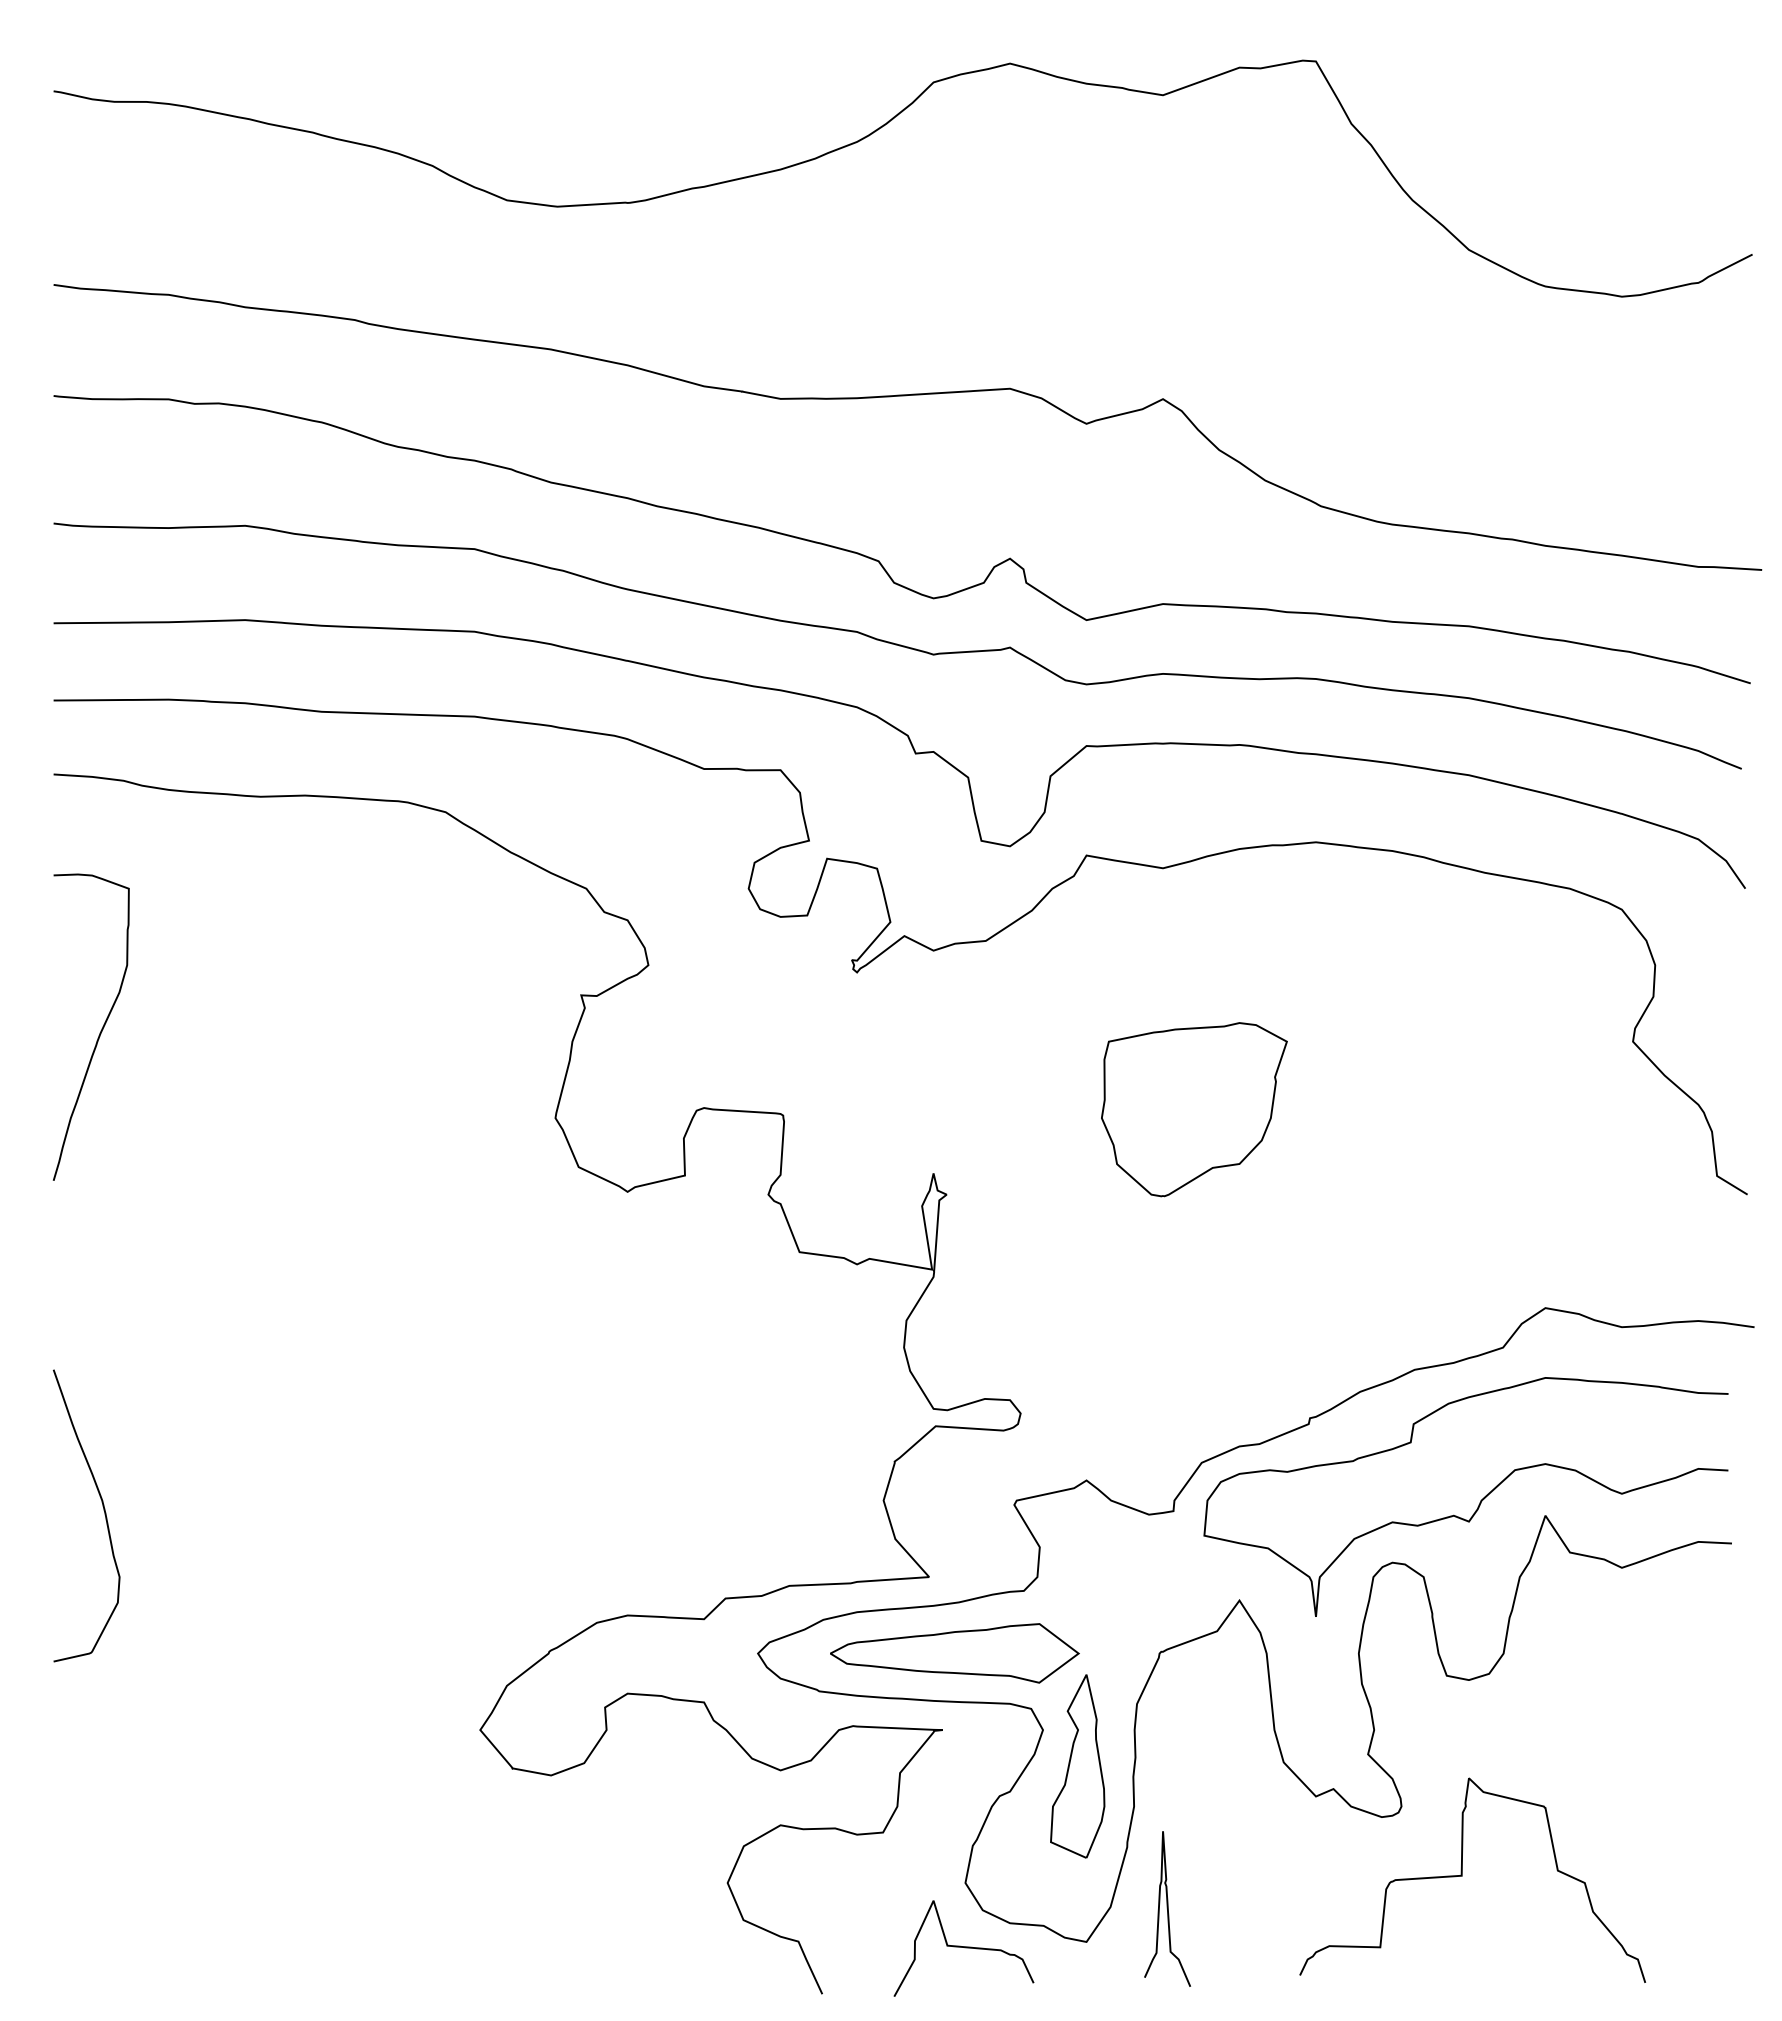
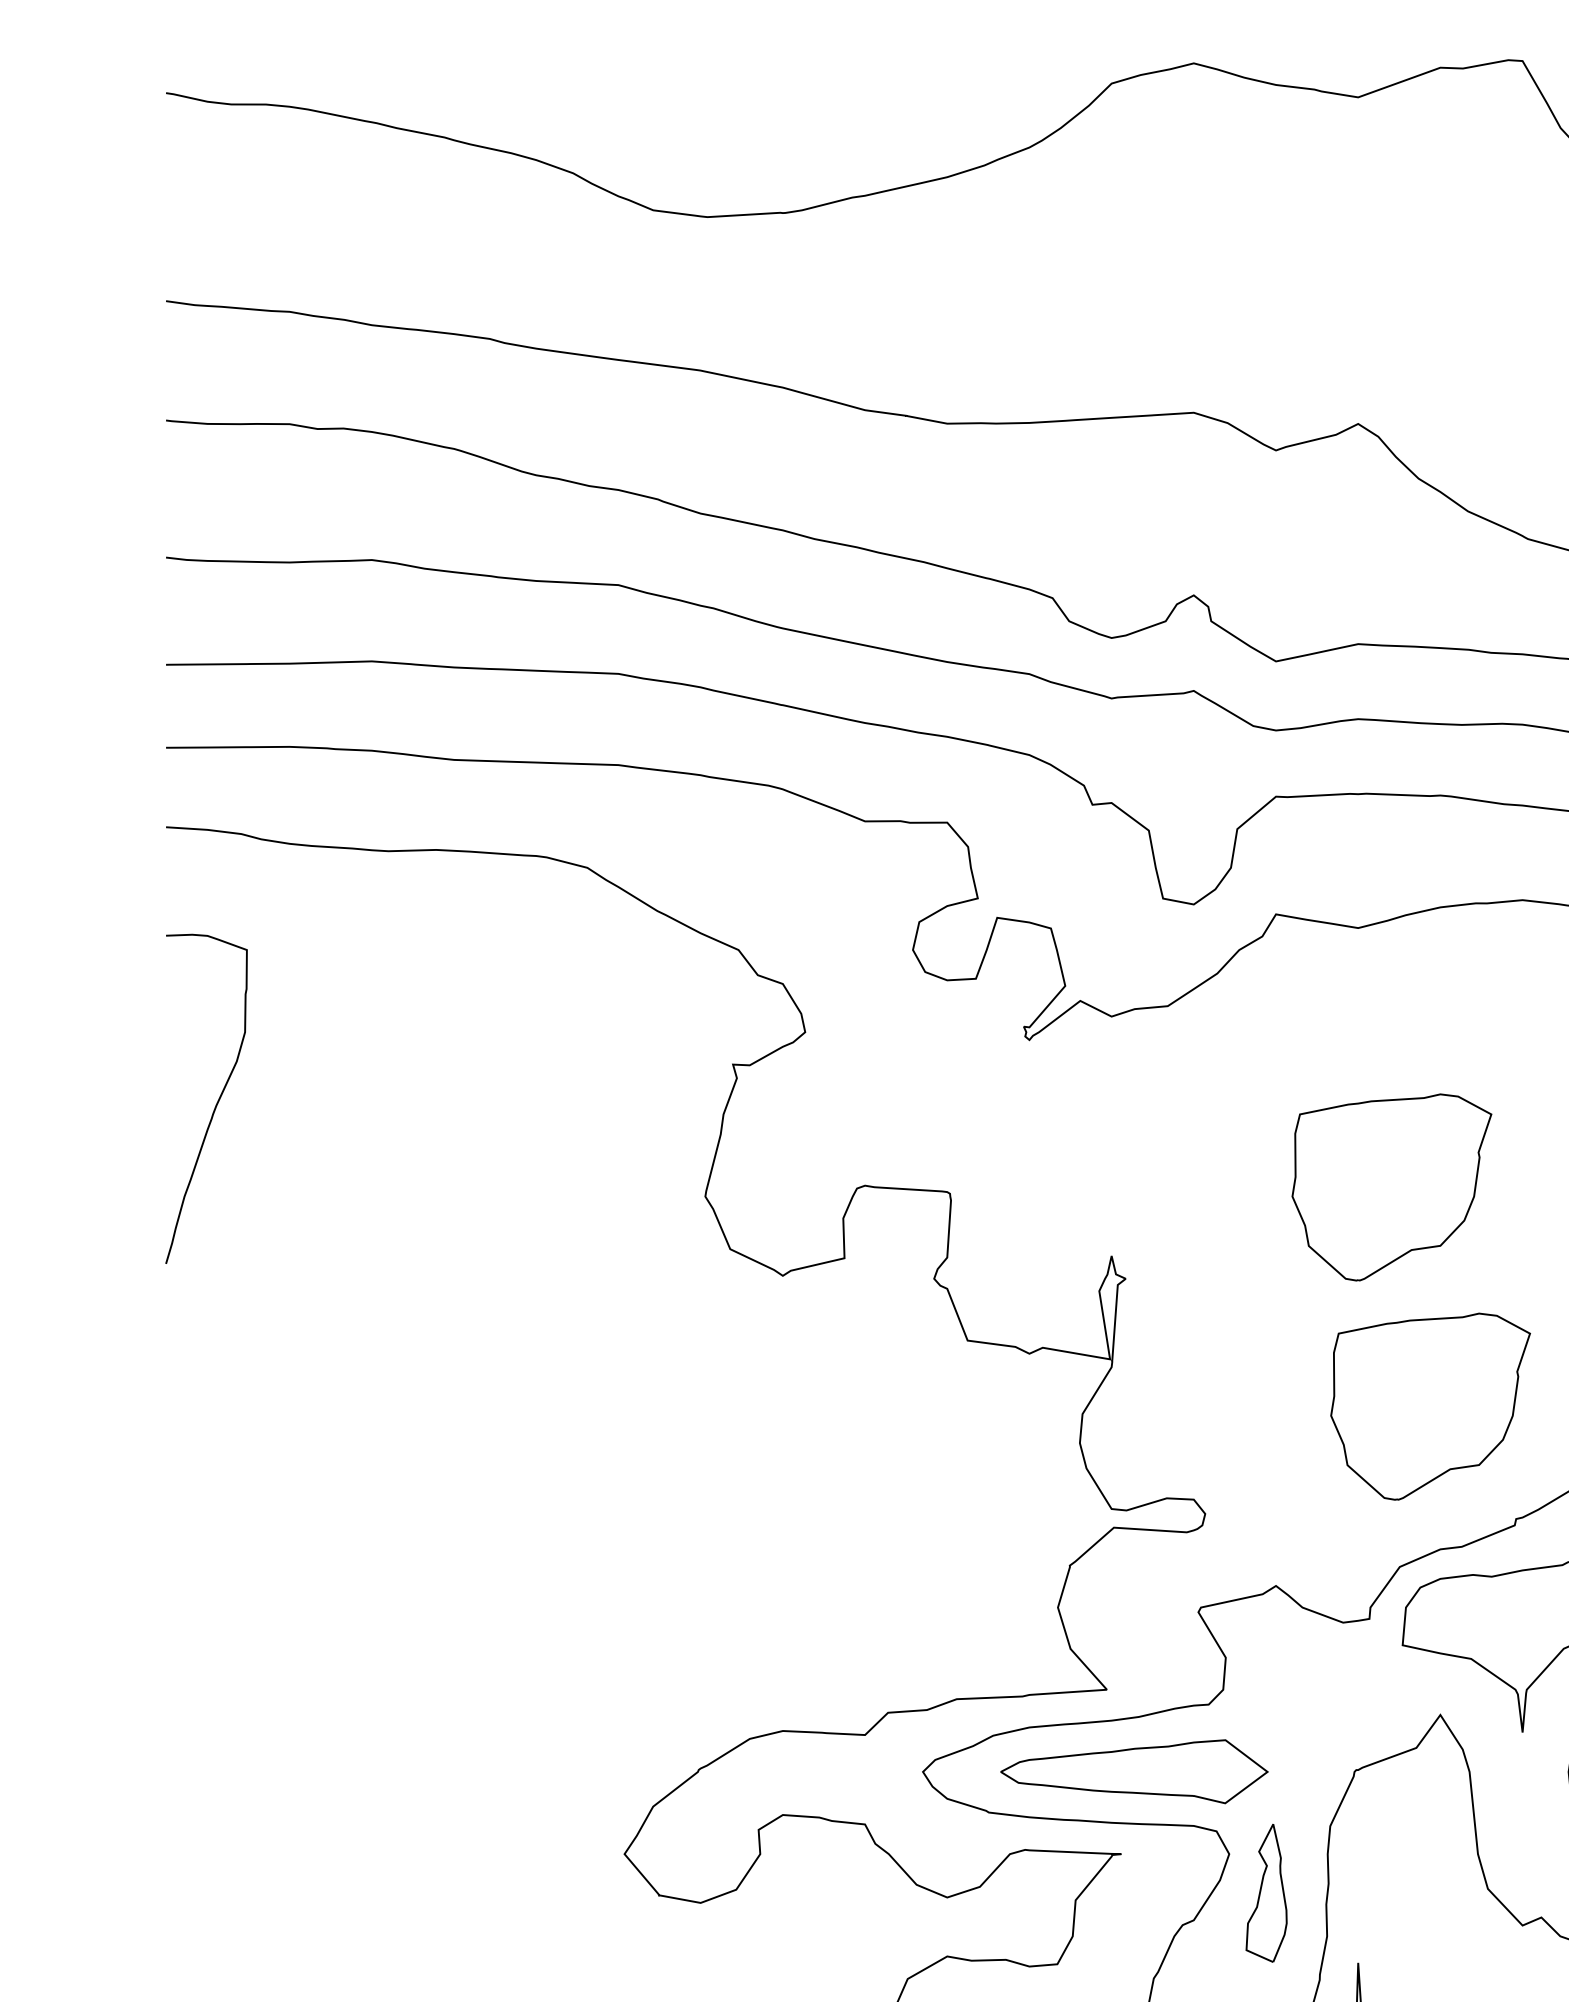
part: (1230, 1313) -> (1430, 1406), added
curve: (103, 1510) -> (219, 1618), removed
part: (1077, 1766) -> (1266, 1893), size x0.7

